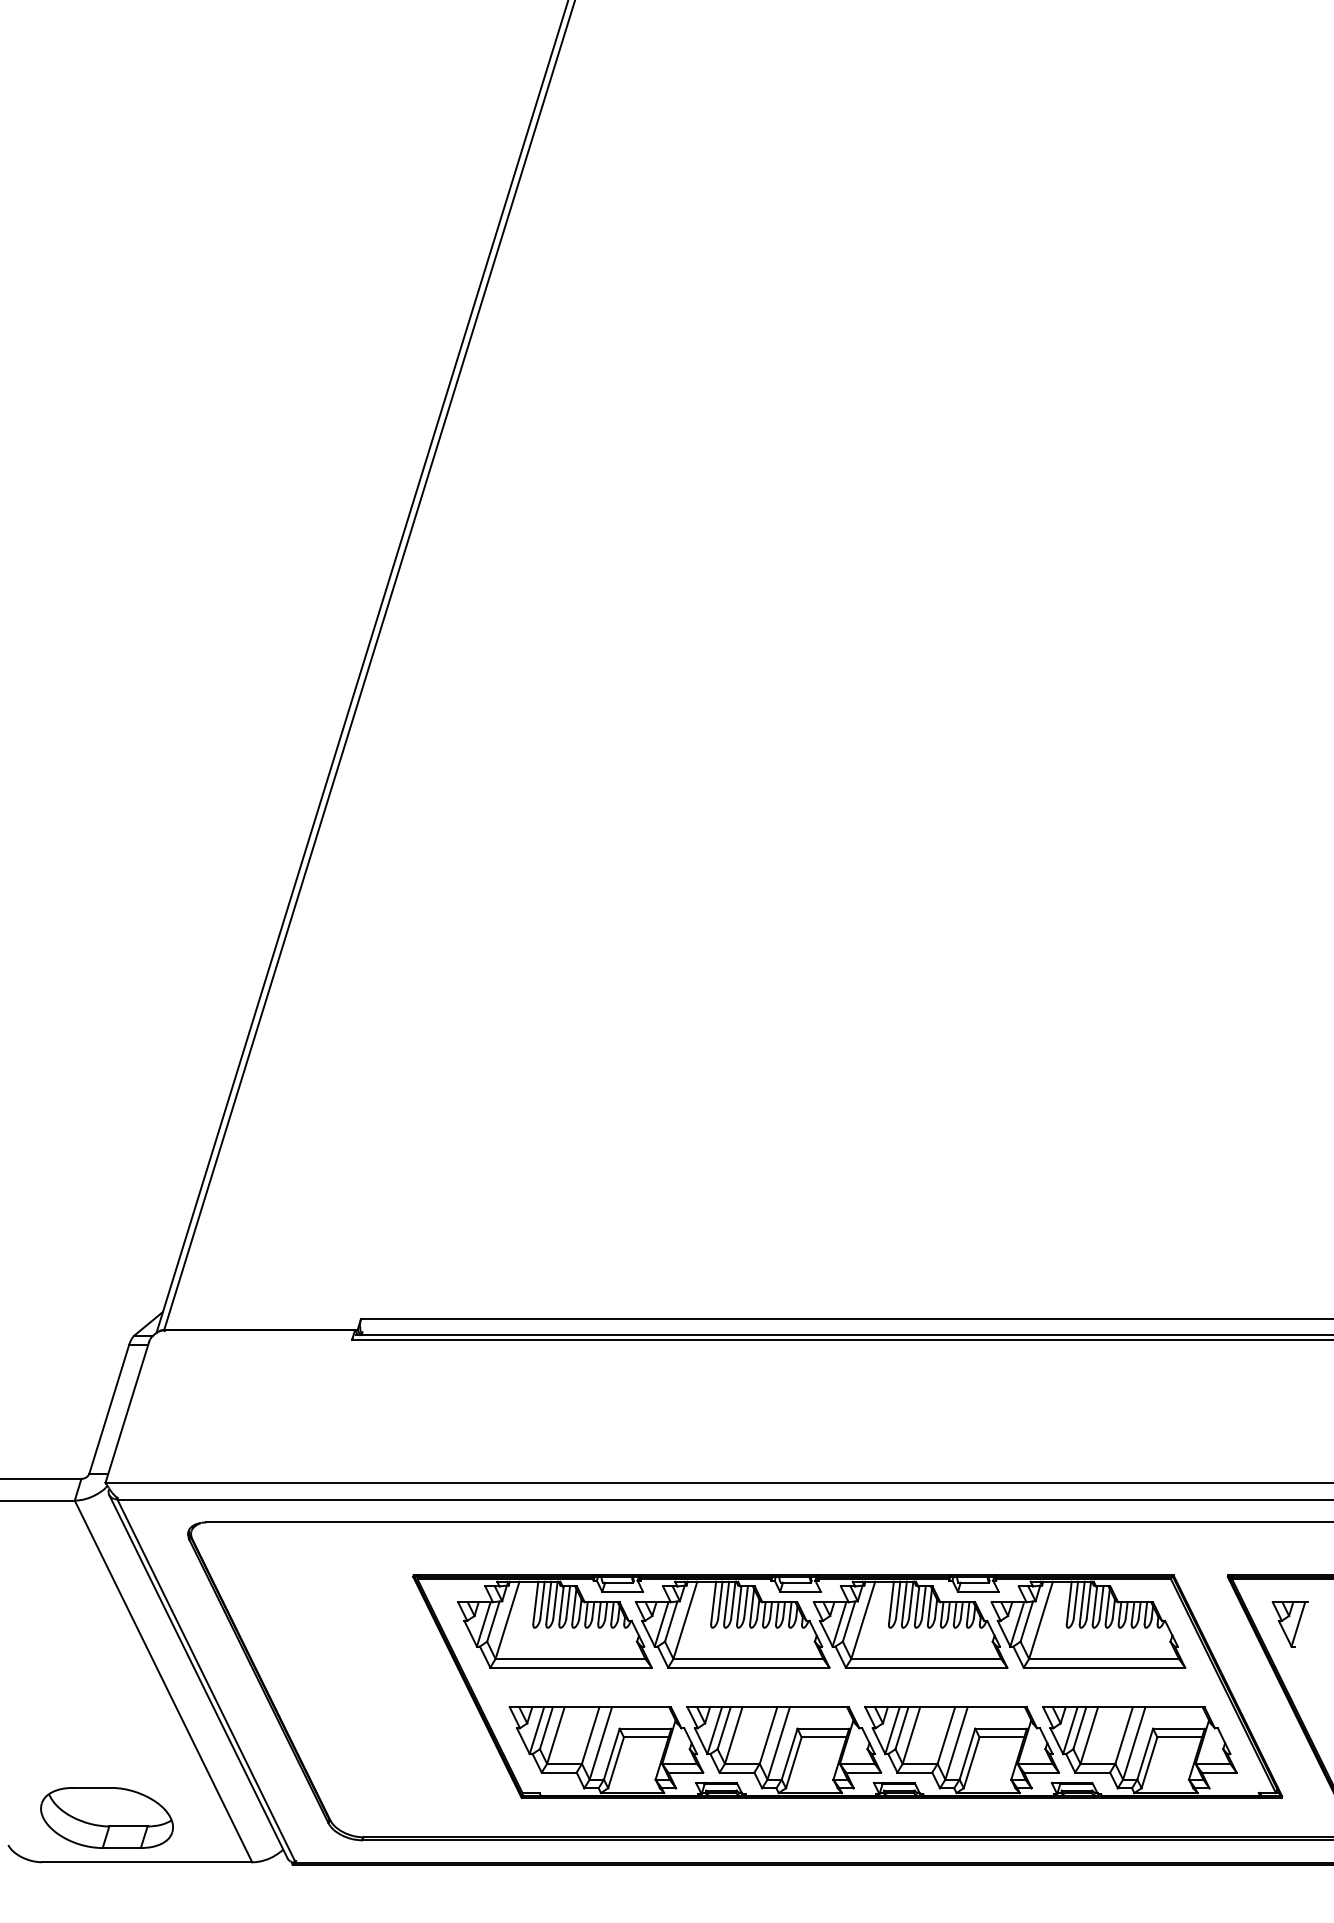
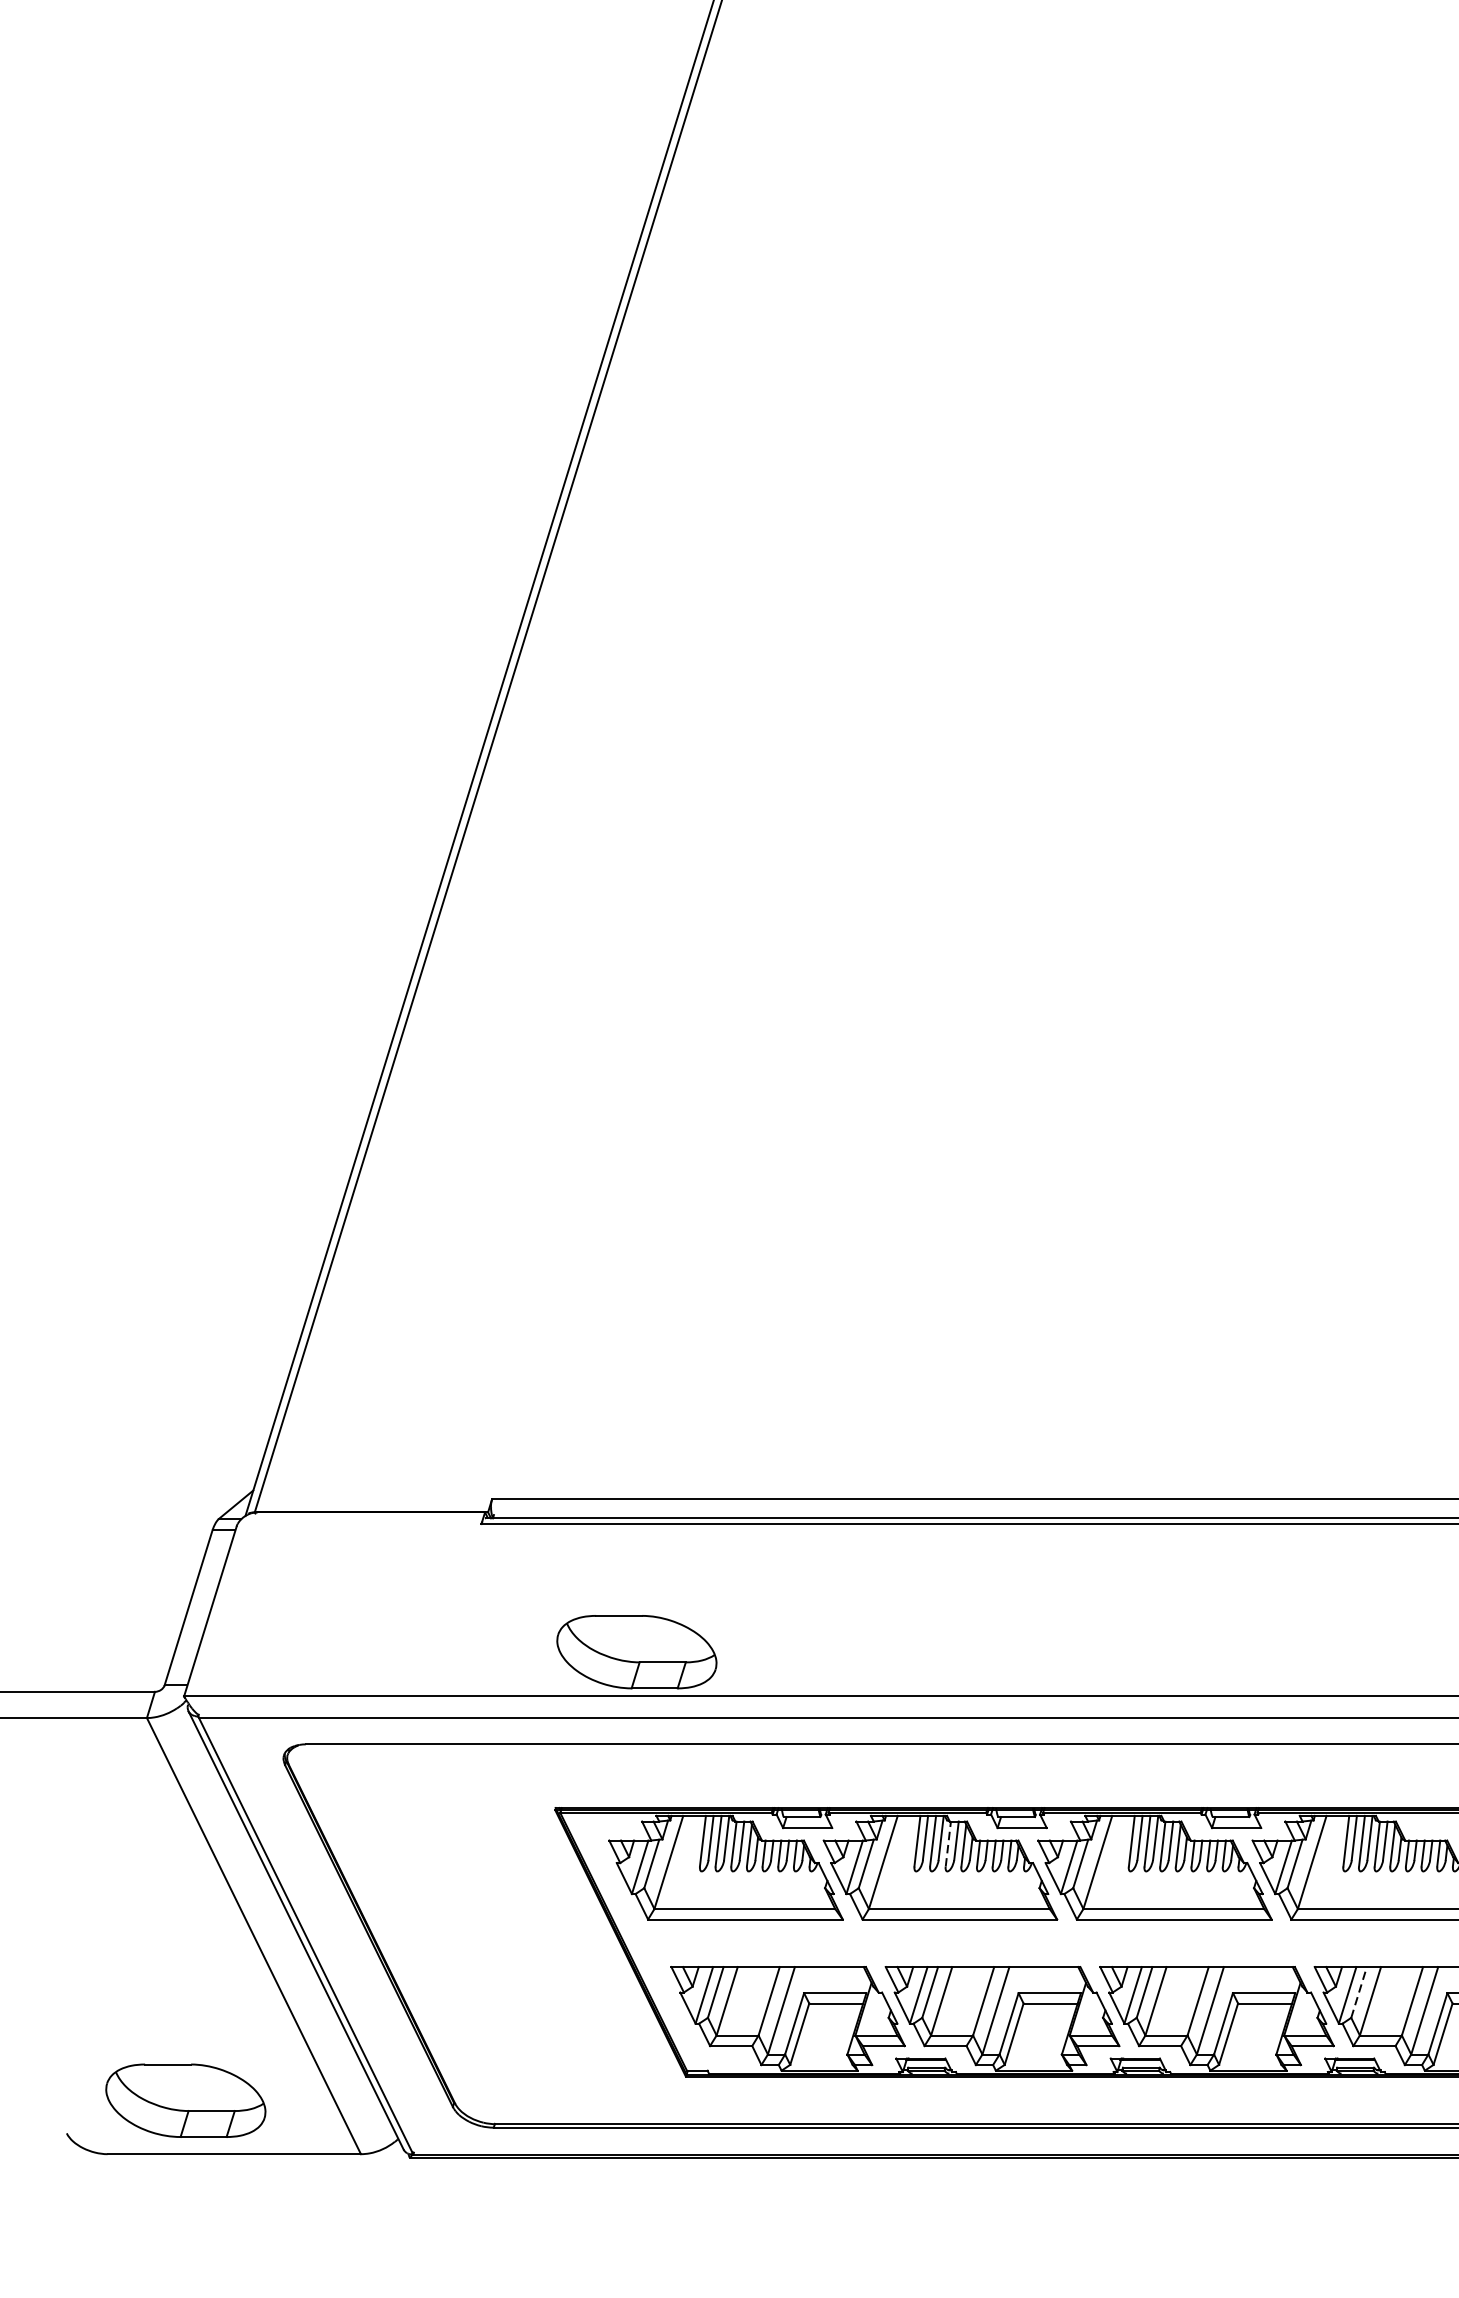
part: (480, 1445) -> (636, 1651), added
line: (739, 1605) -> (948, 1844), solid -> dashed
line: (1080, 1727) -> (1359, 1991), solid -> dashed

